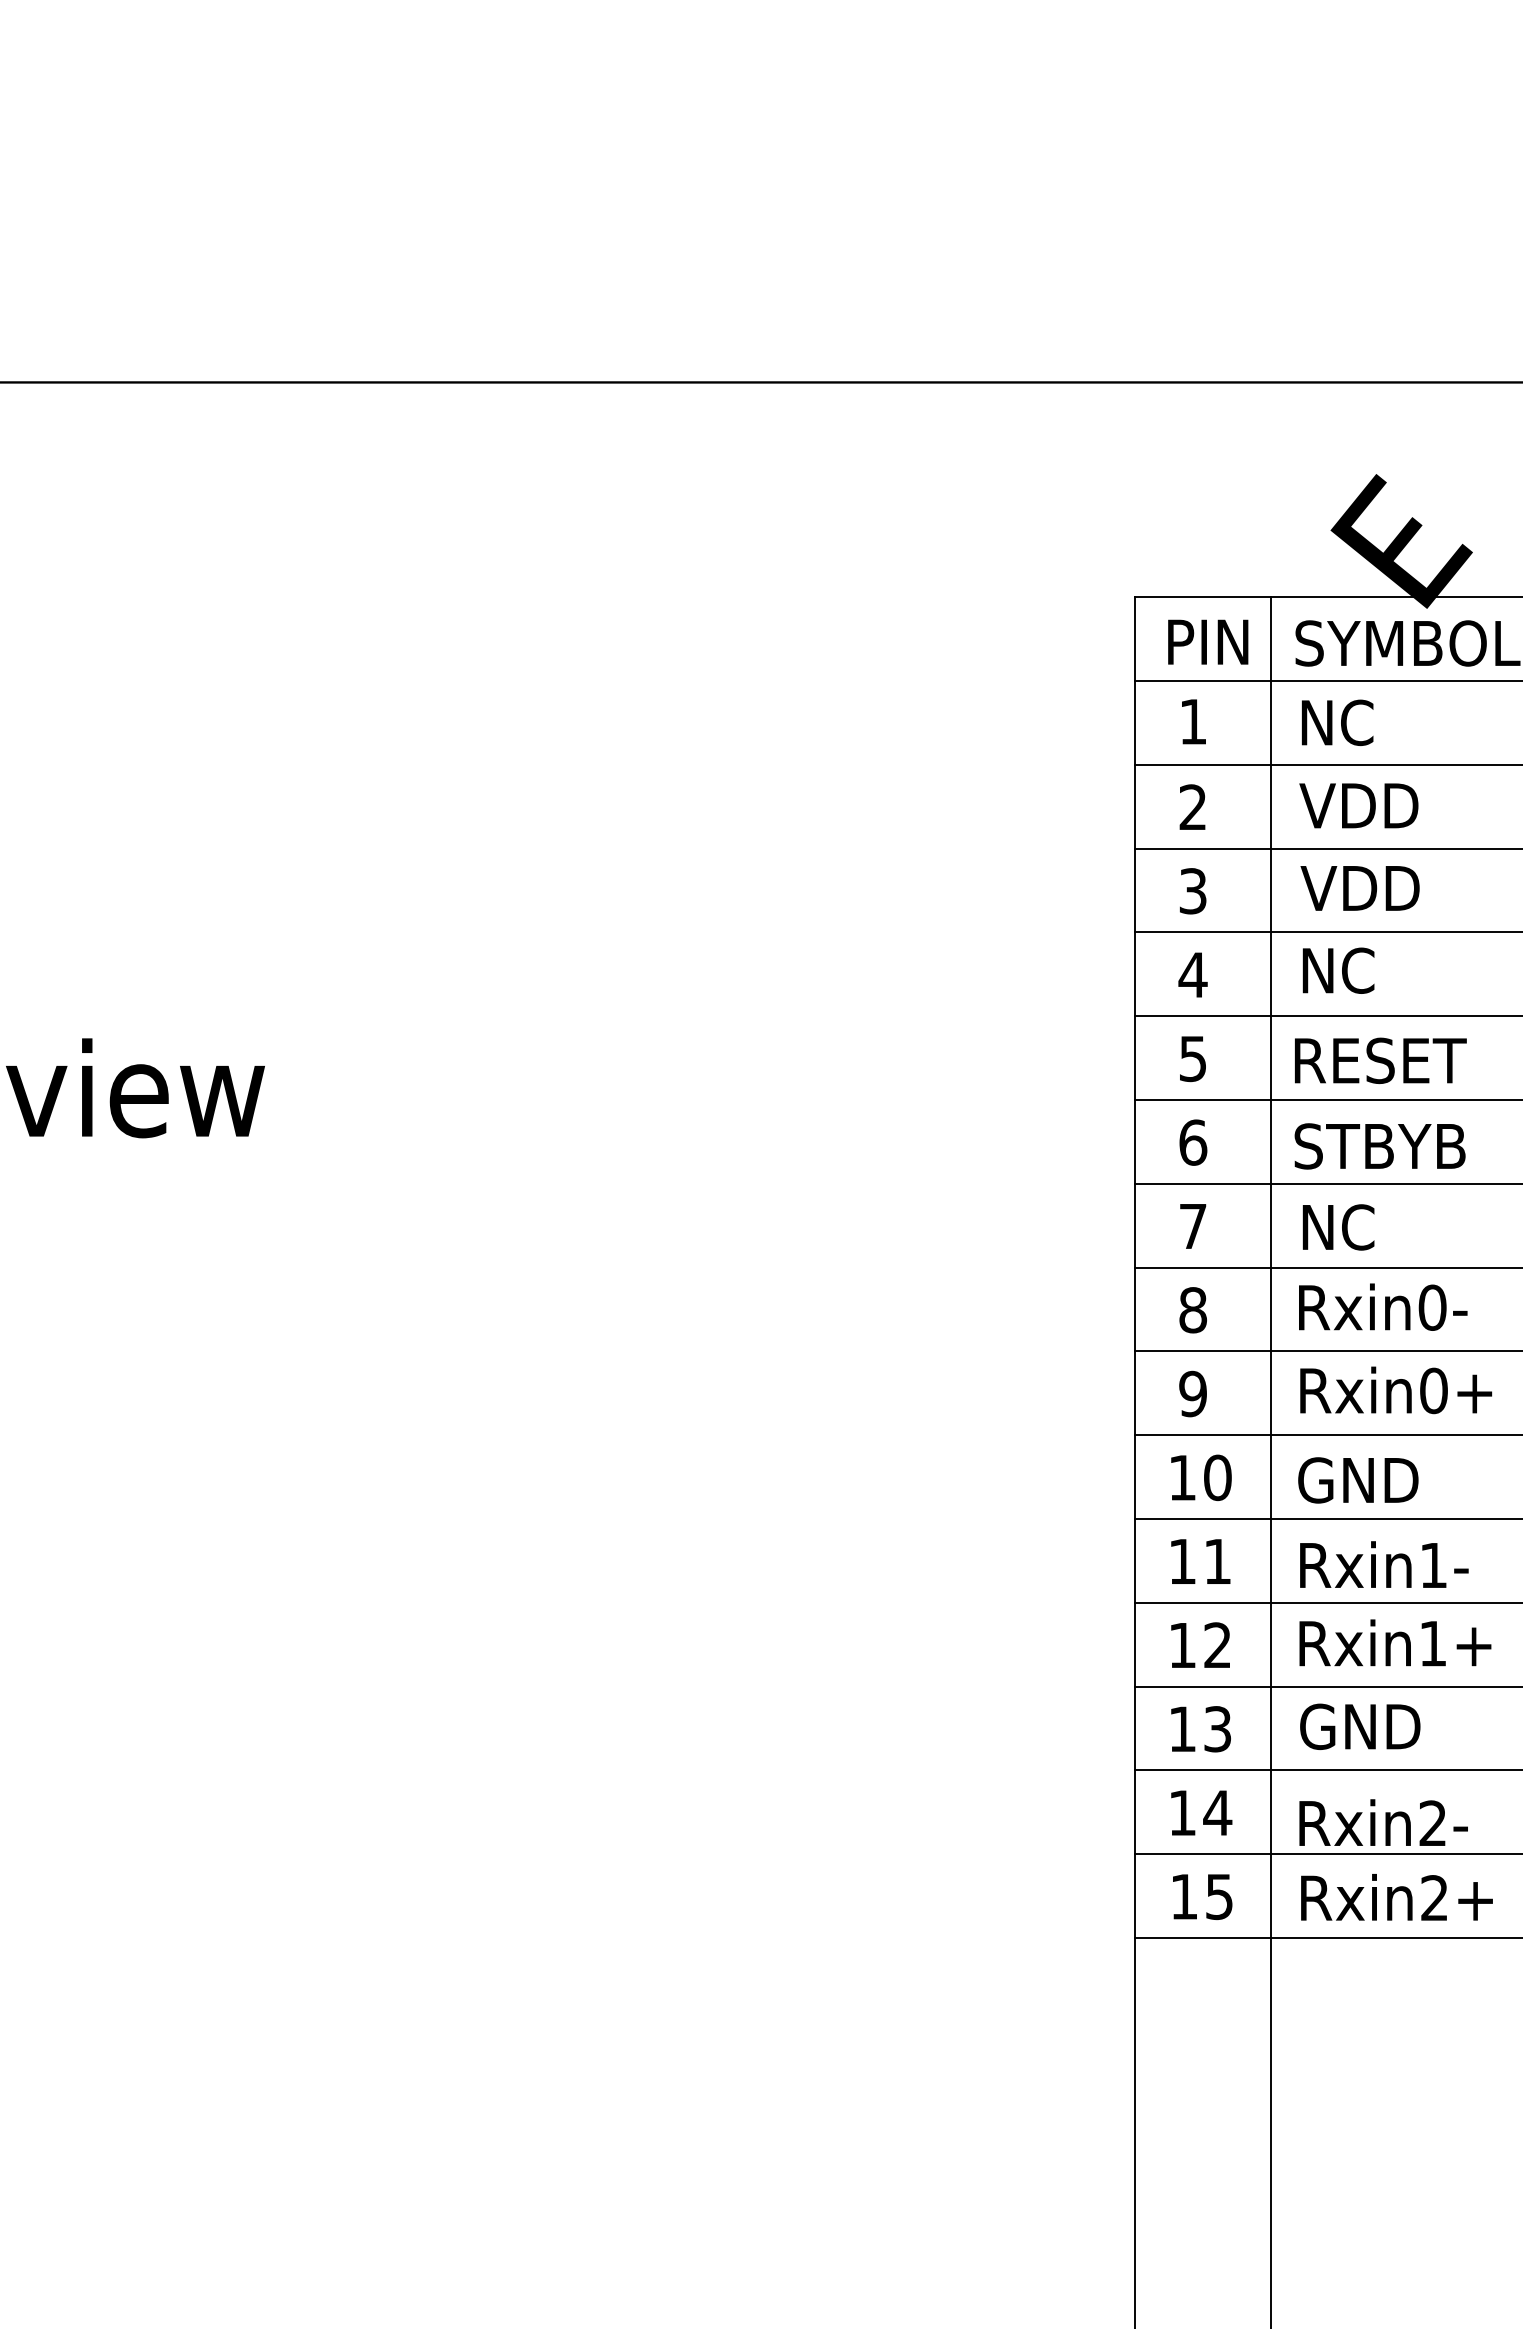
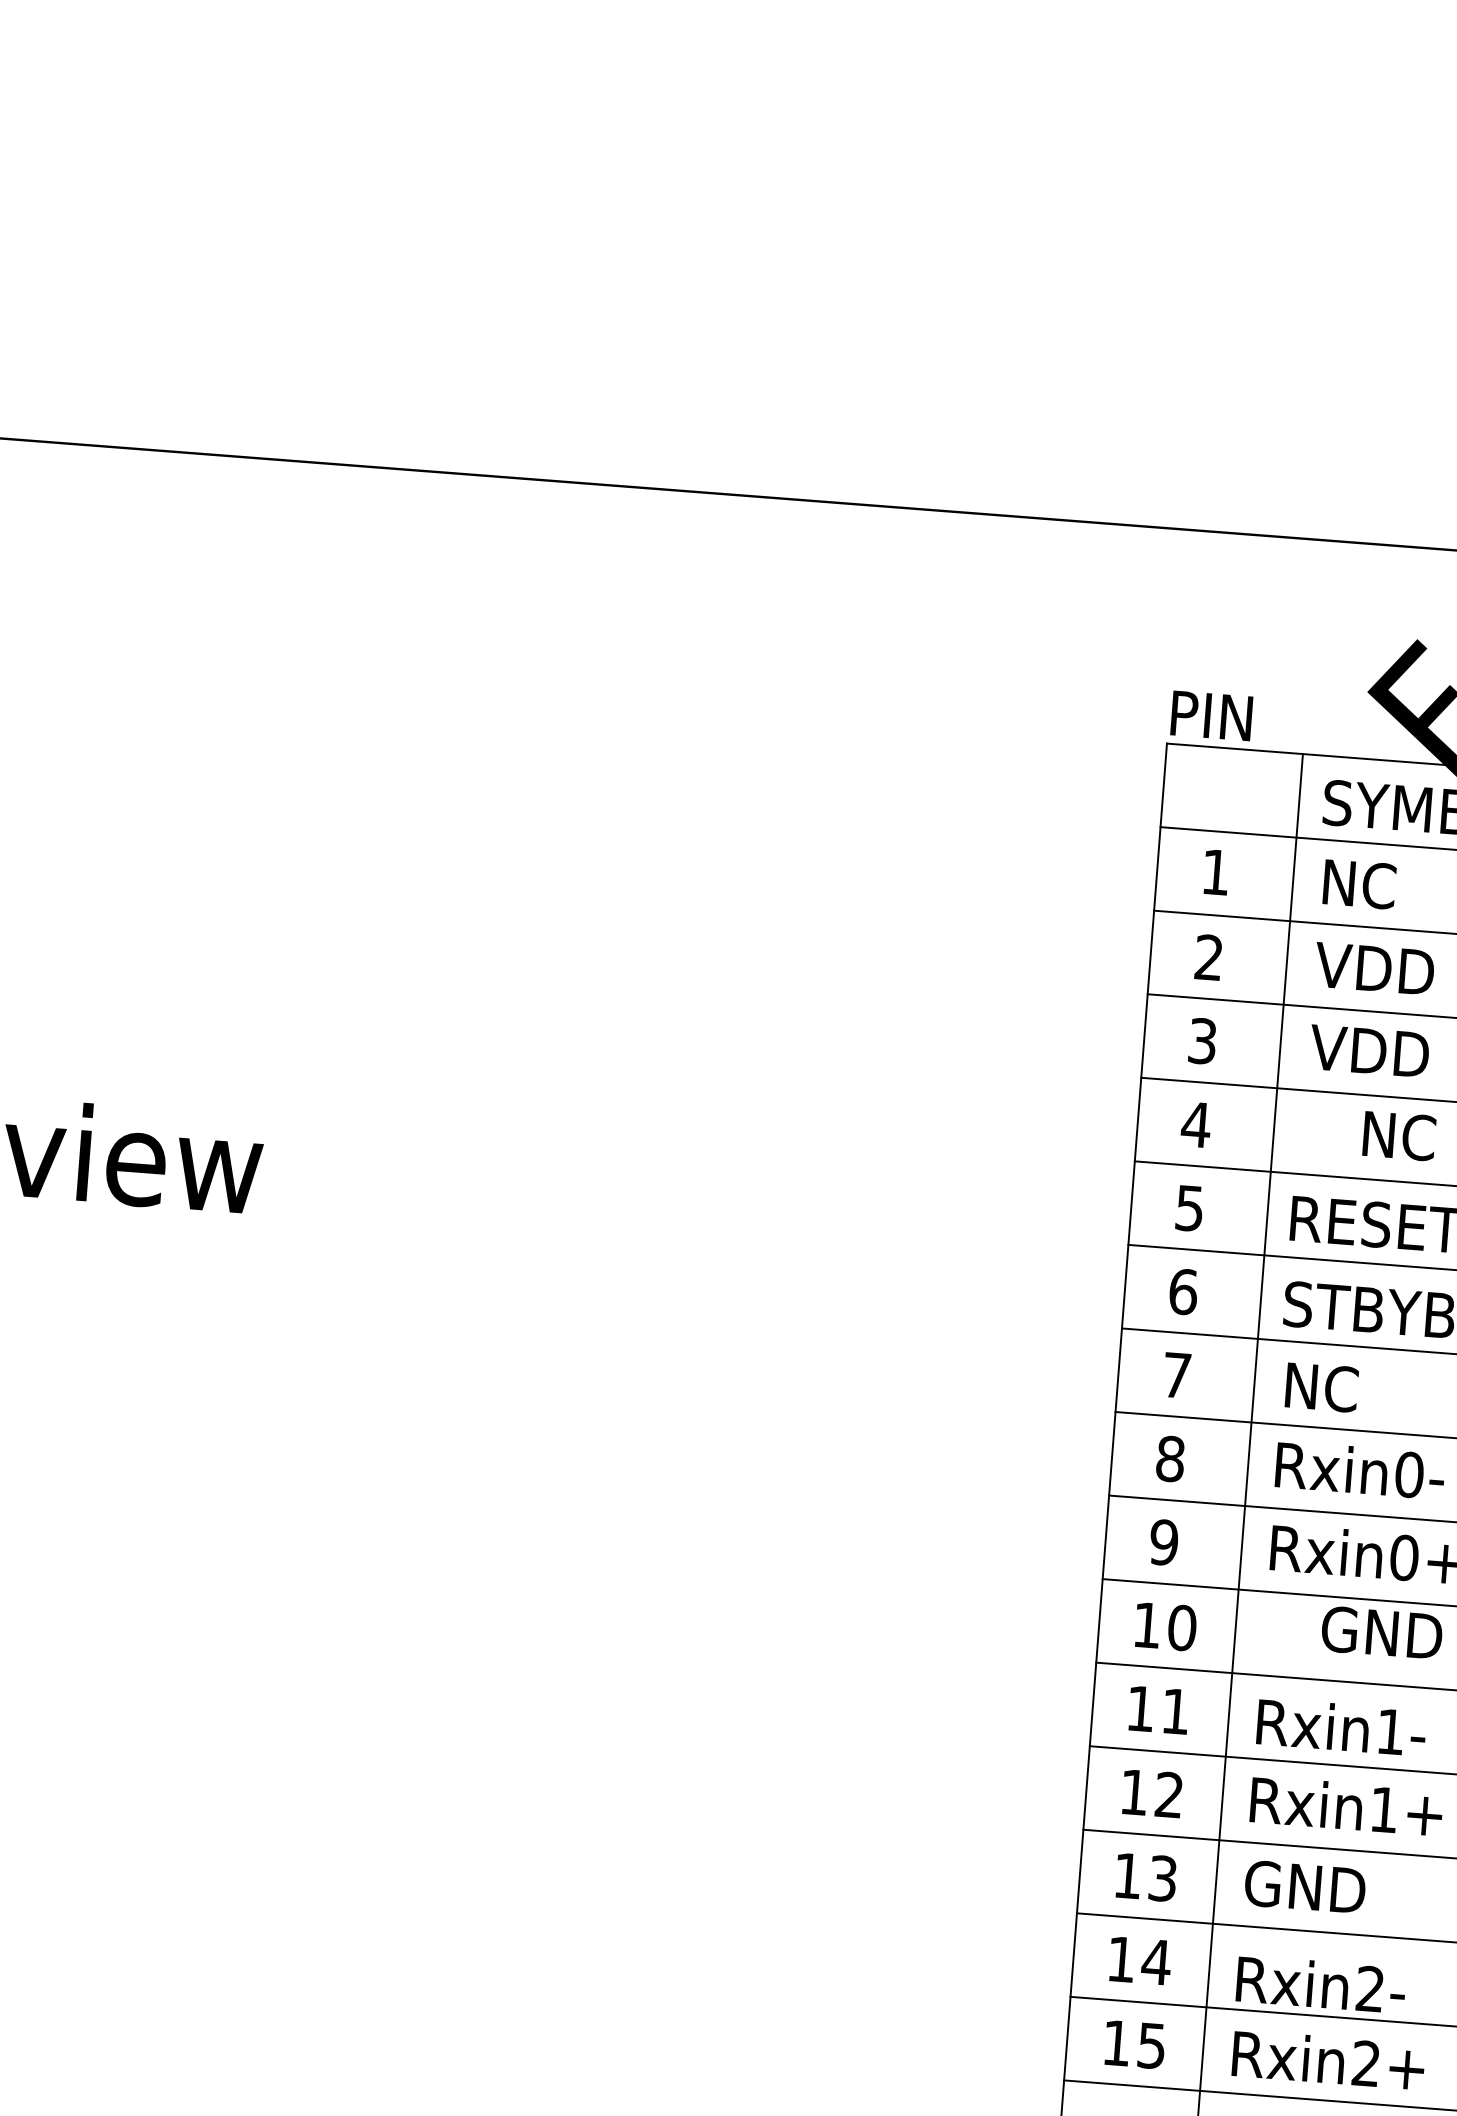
text: (1208, 641) -> (1212, 715), moved
text: (1338, 970) -> (1399, 1135), moved
text: (1358, 1480) -> (1382, 1633), moved

